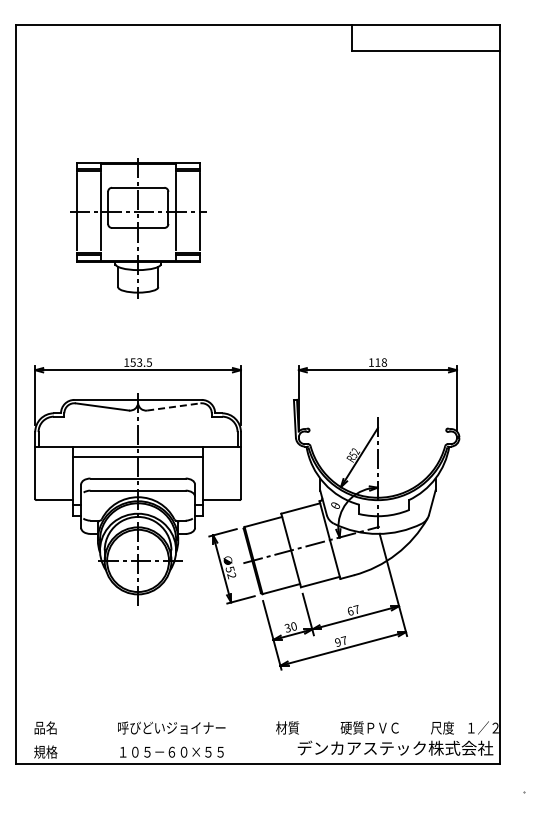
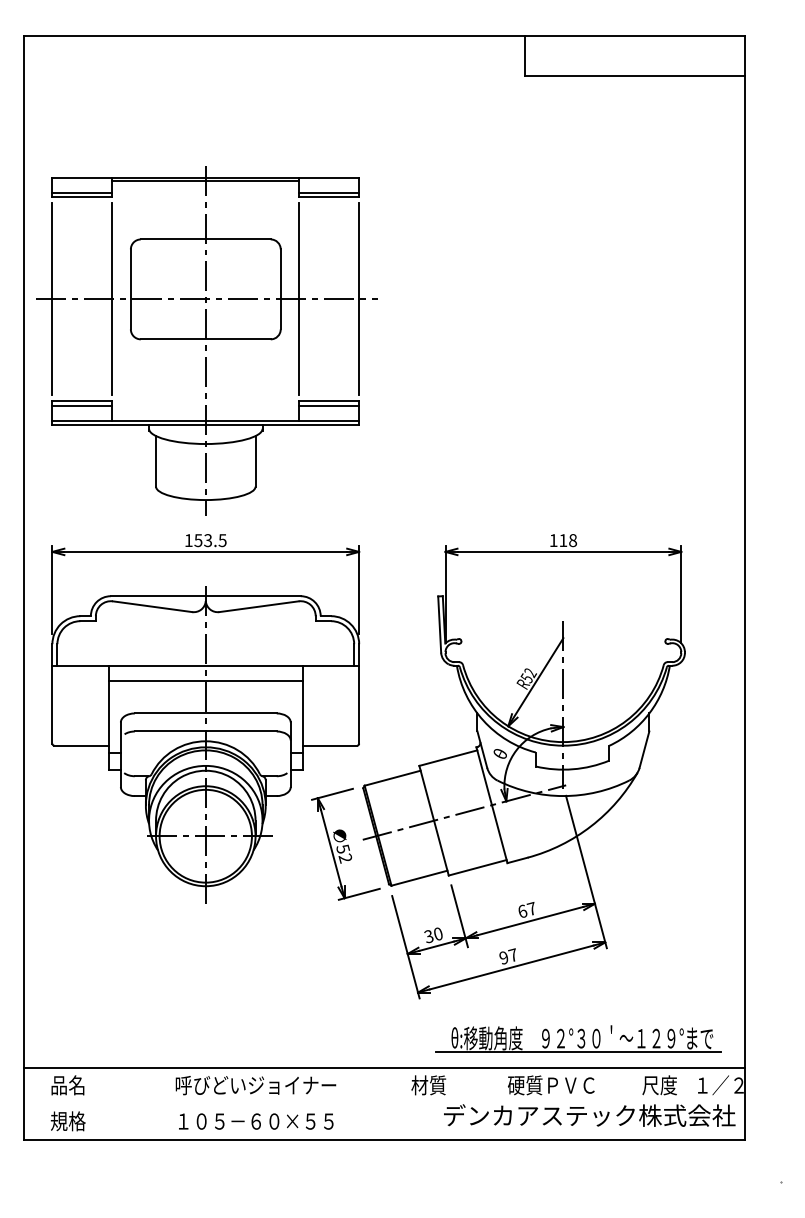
part: (138, 228) -> (206, 340), size x1.67
line: (173, 406) -> (258, 606), dashed -> solid
part: (387, 696) -> (577, 1038), added
line: (257, 716) -> (383, 1068), added

